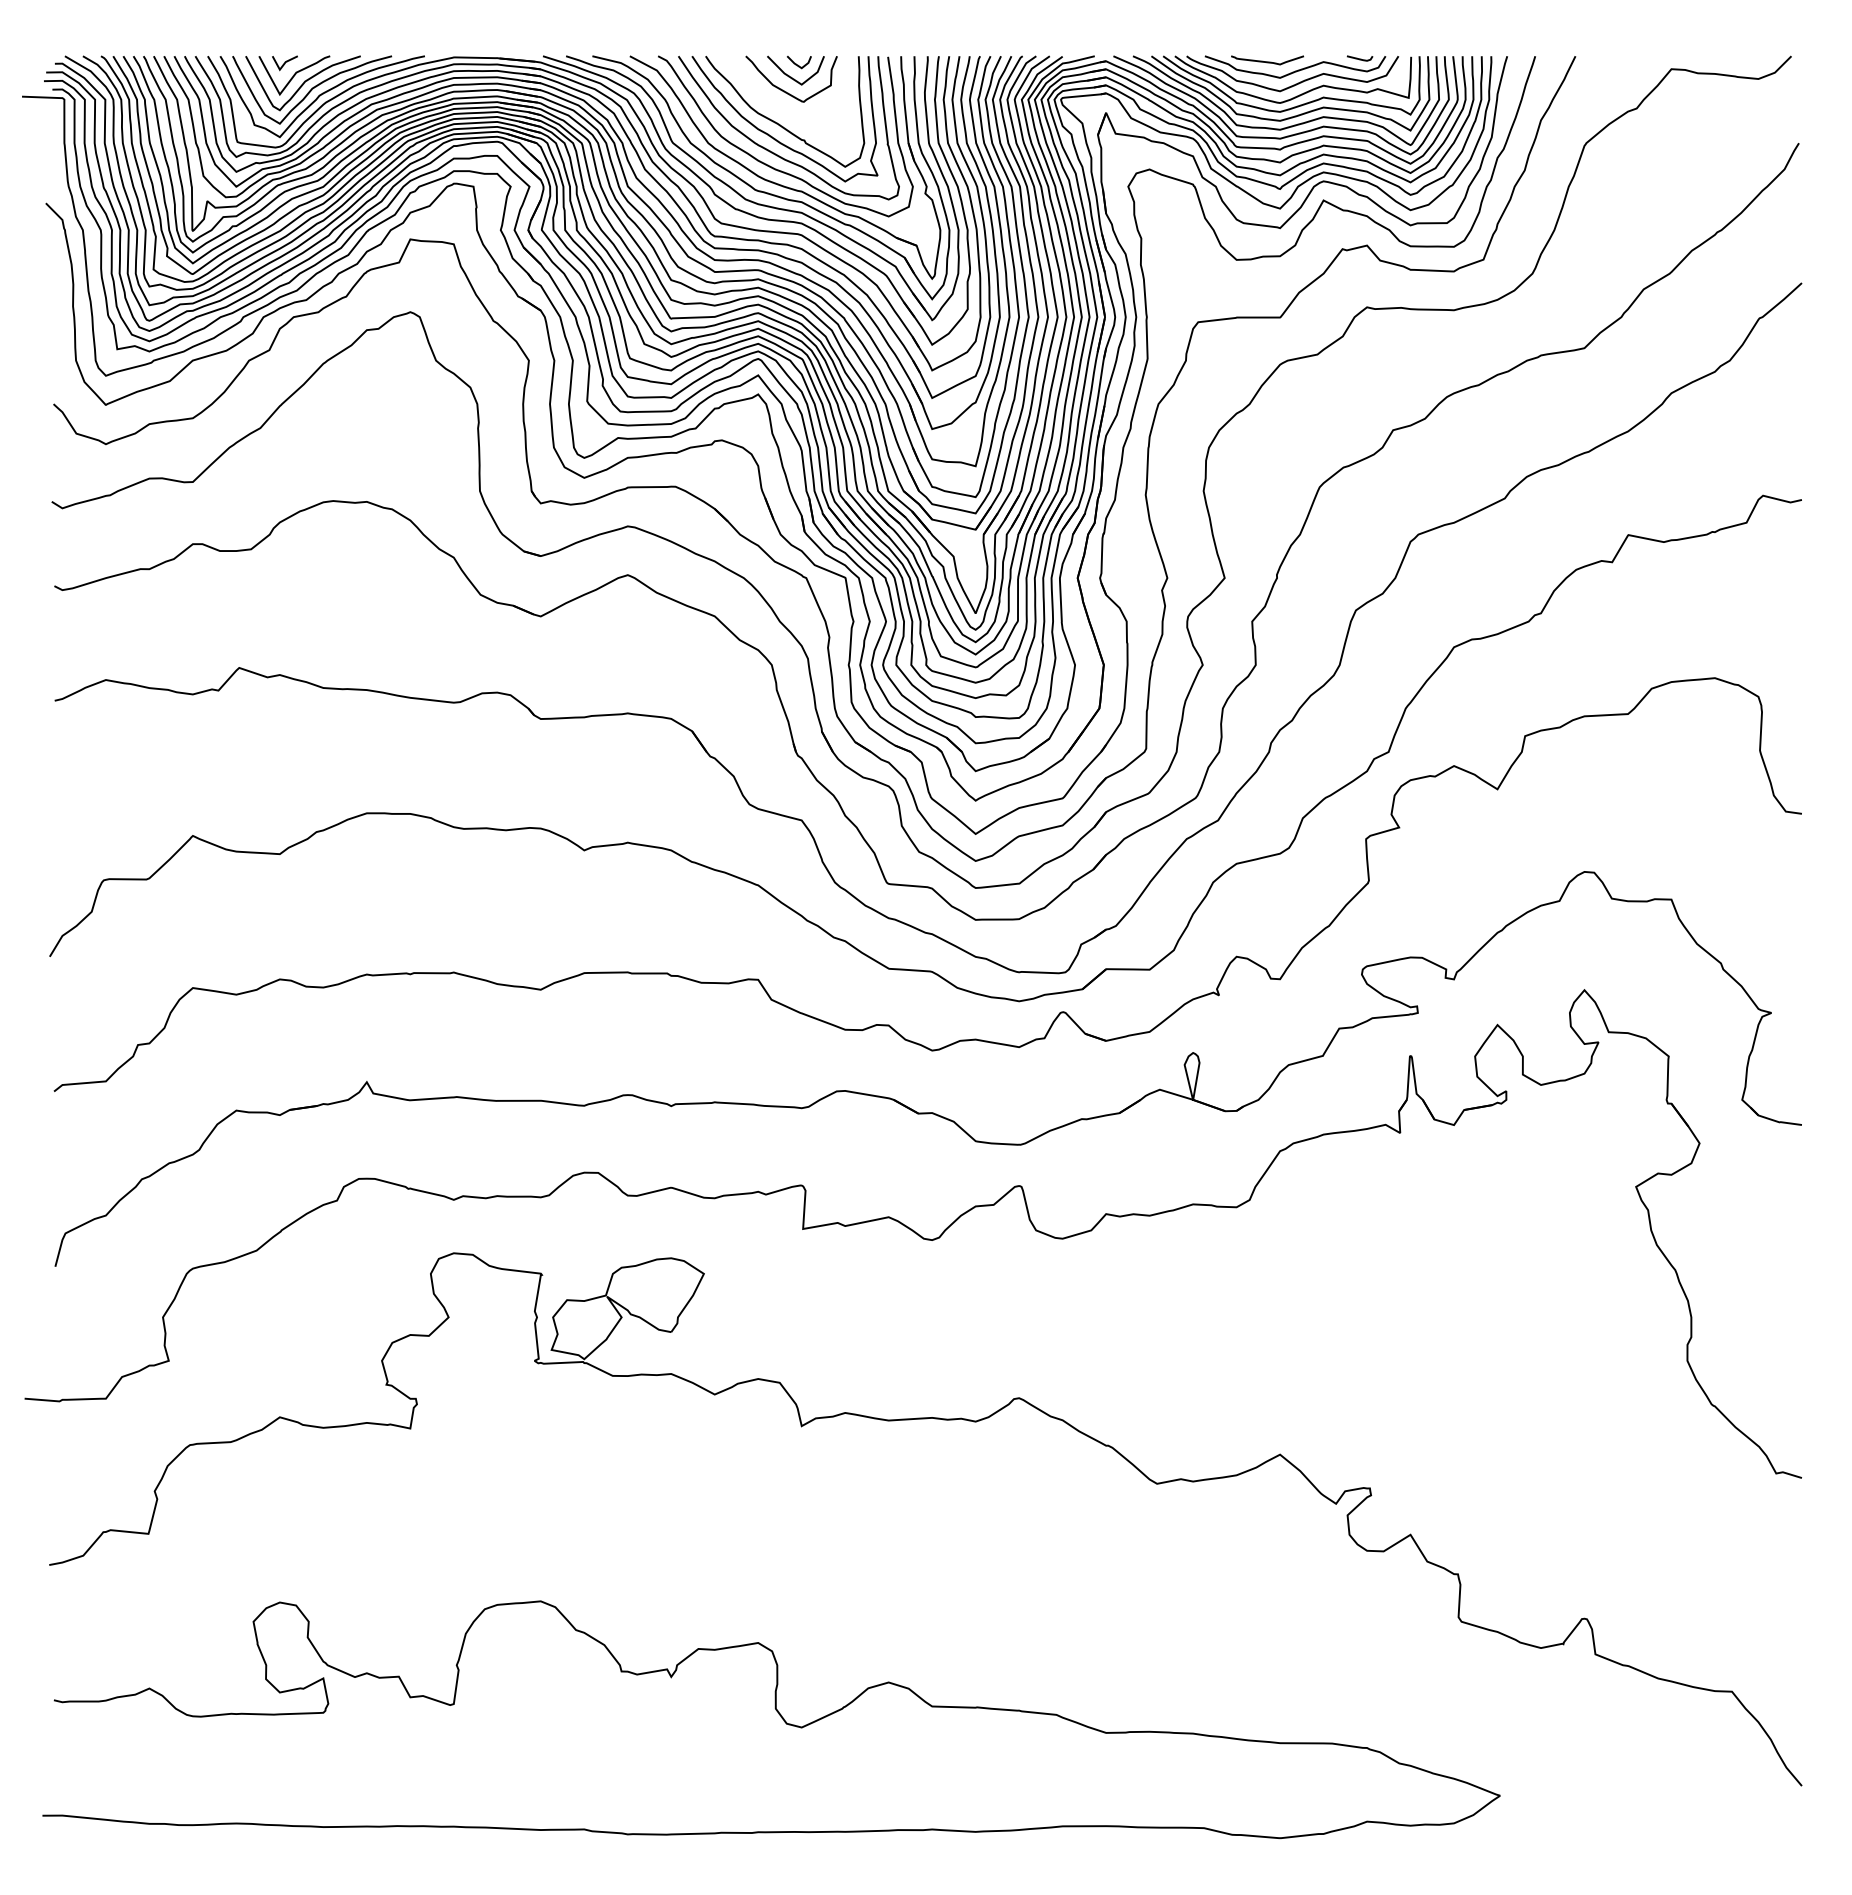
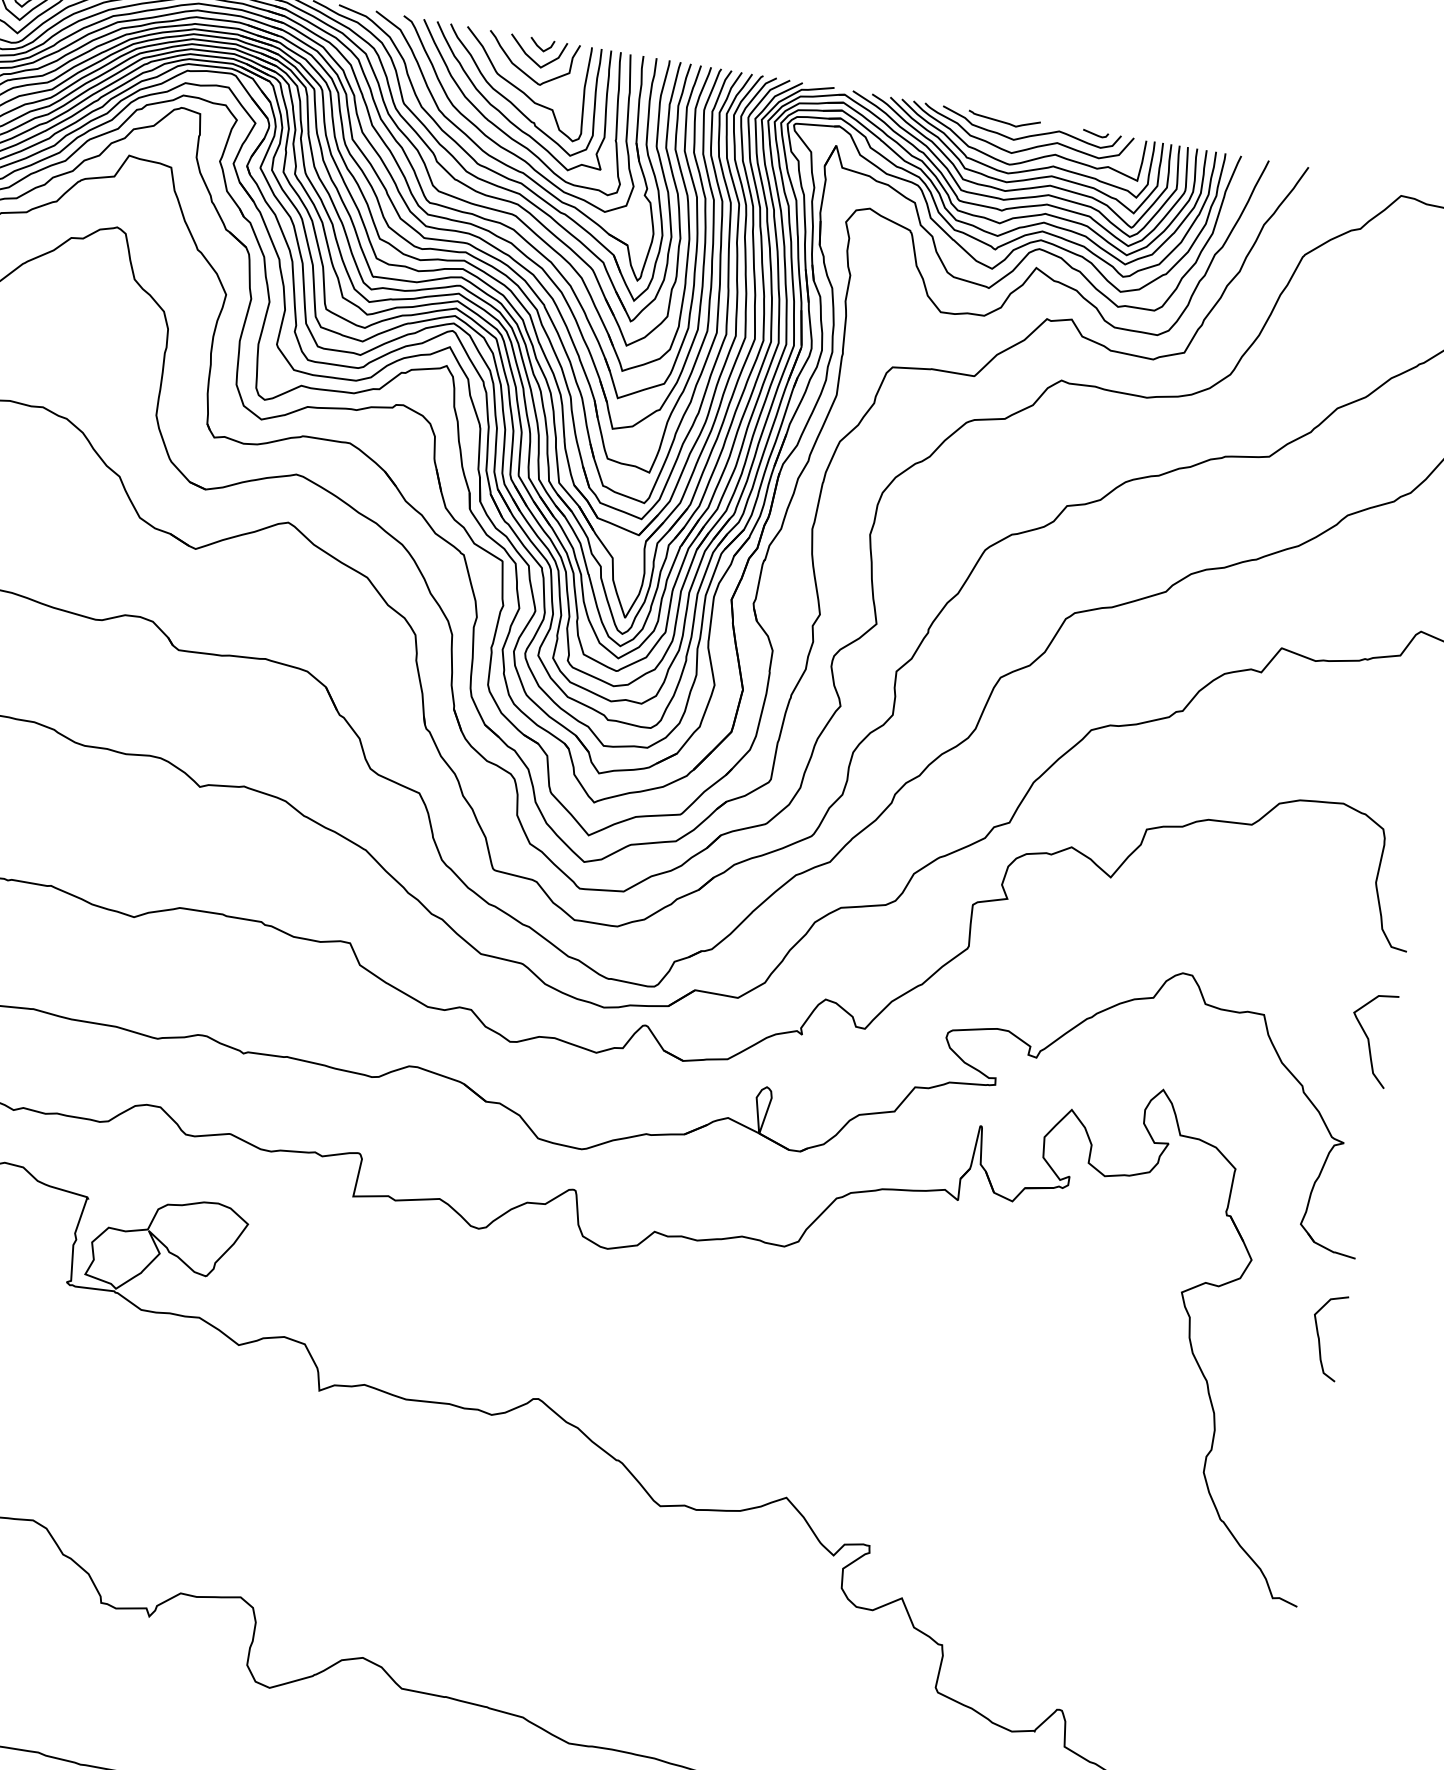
curve: (785, 109) -> (520, 89), added
curve: (1779, 906) -> (1369, 1039), added
curve: (1779, 1208) -> (1319, 1337), added

